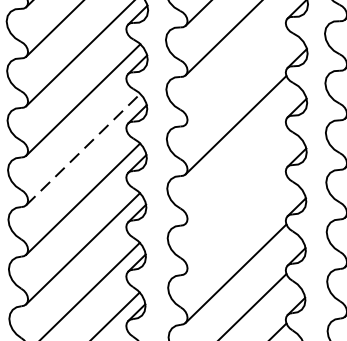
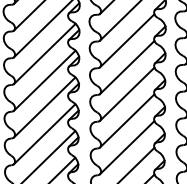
line: (236, 75) -> (127, 40), added
line: (84, 149) -> (45, 80), dashed -> solid
line: (236, 173) -> (127, 93), added
line: (236, 223) -> (127, 120), added

